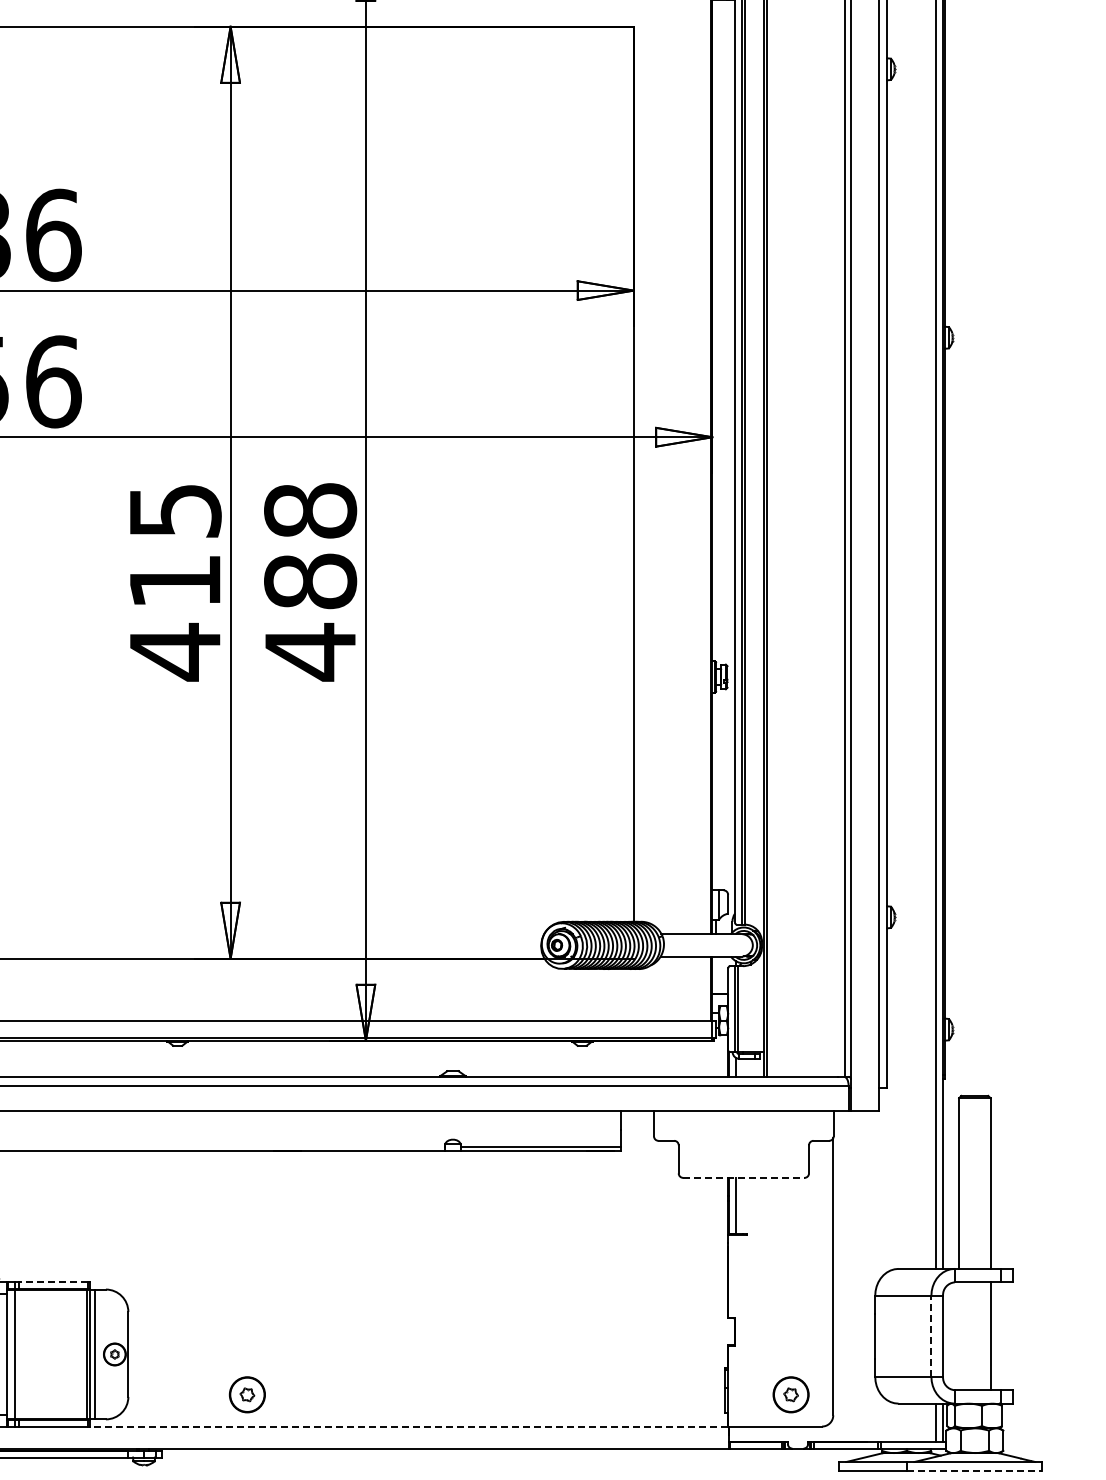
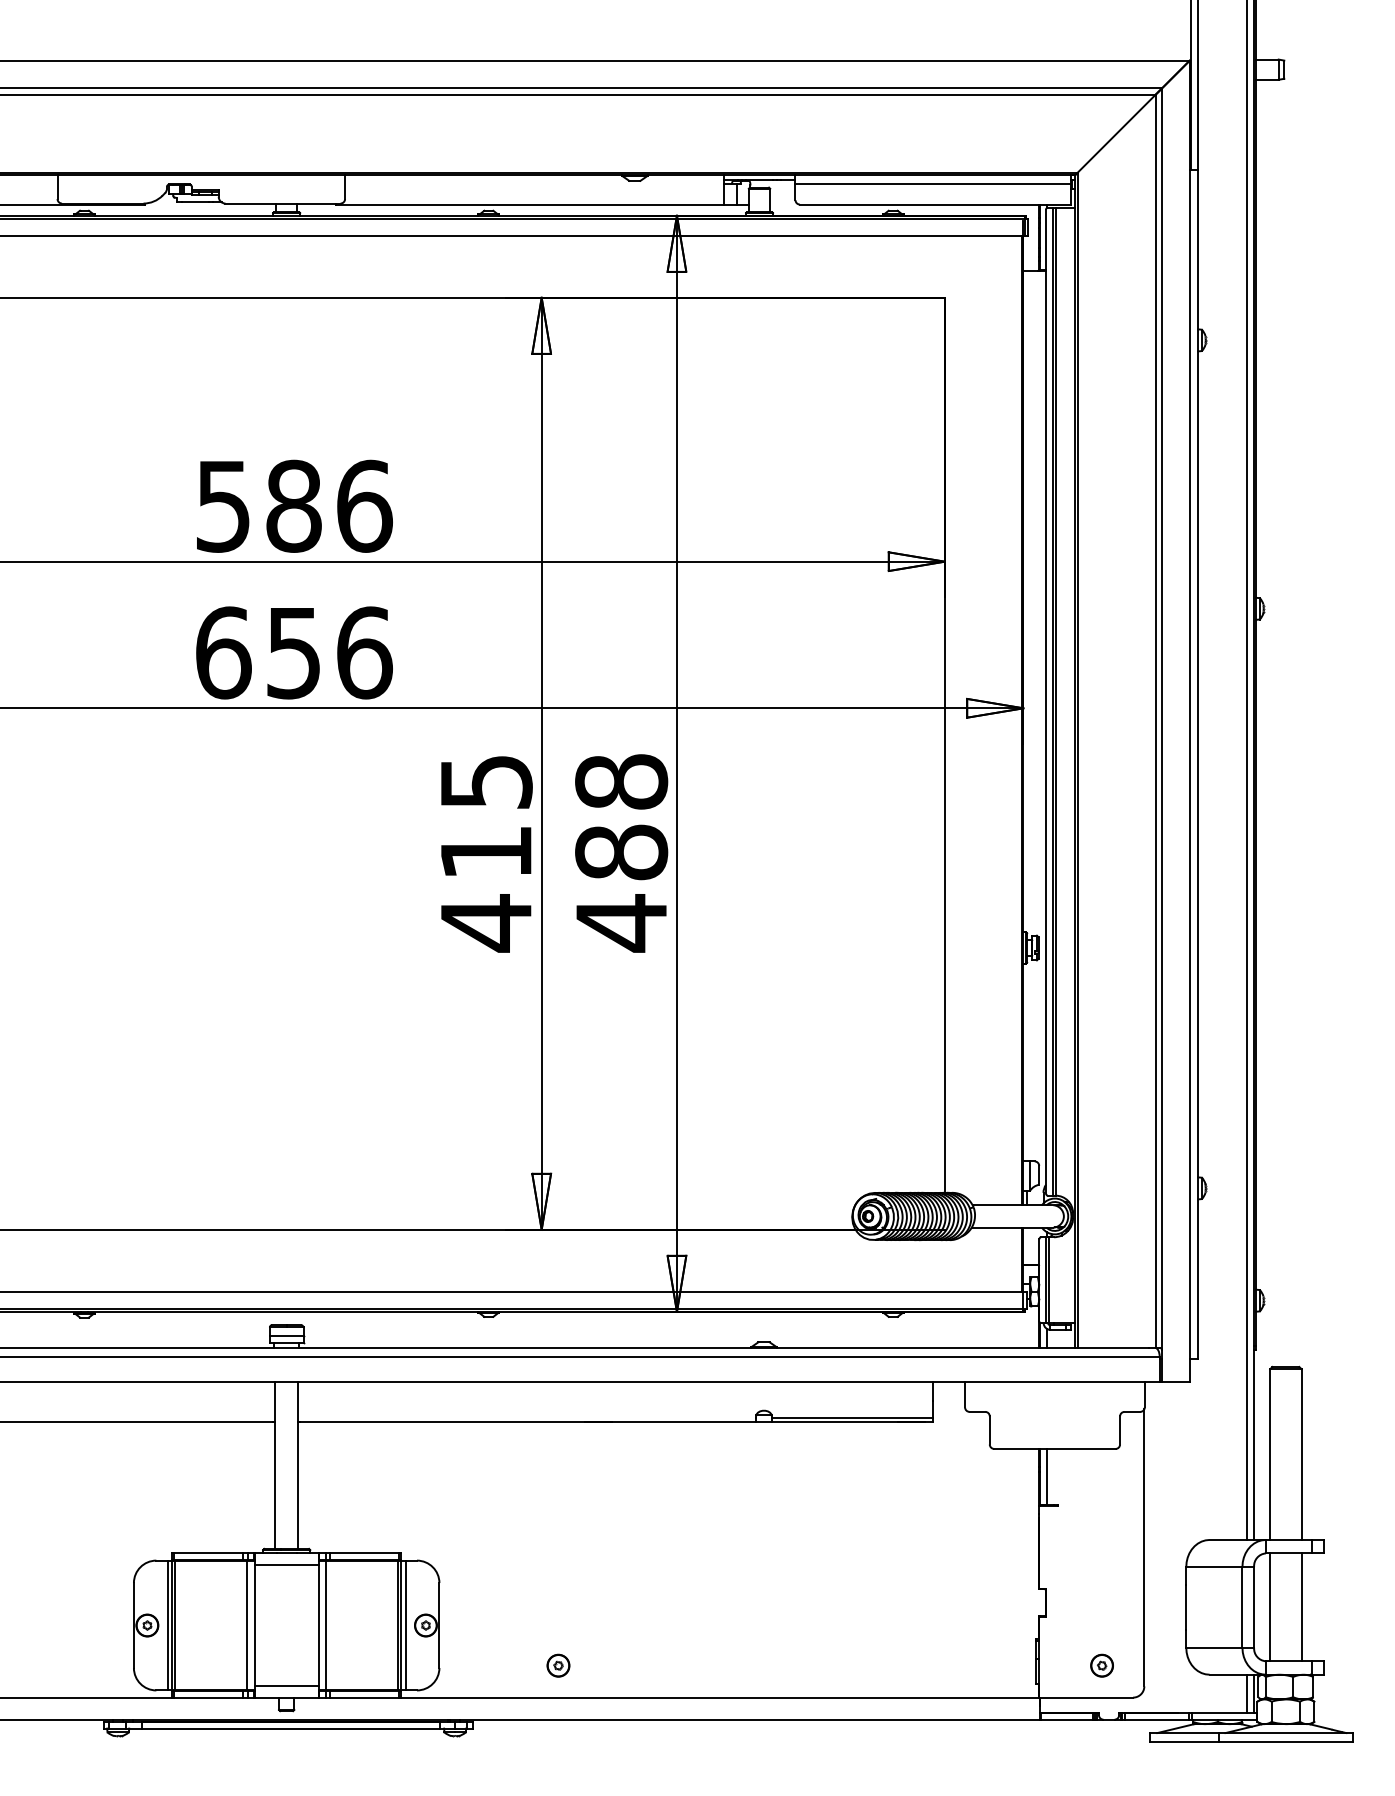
line: (743, 1177) -> (1054, 1448), dashed -> solid
line: (53, 1282) -> (364, 1553), dashed -> solid
line: (931, 1335) -> (1242, 1606), dashed -> solid
line: (959, 1336) -> (1270, 1607), added
part: (247, 1394) -> (558, 1665), size x0.62
part: (790, 1394) -> (1101, 1665), size x0.62
line: (409, 1426) -> (720, 1697), dashed -> solid
line: (975, 1471) -> (1286, 1742), dashed -> solid

